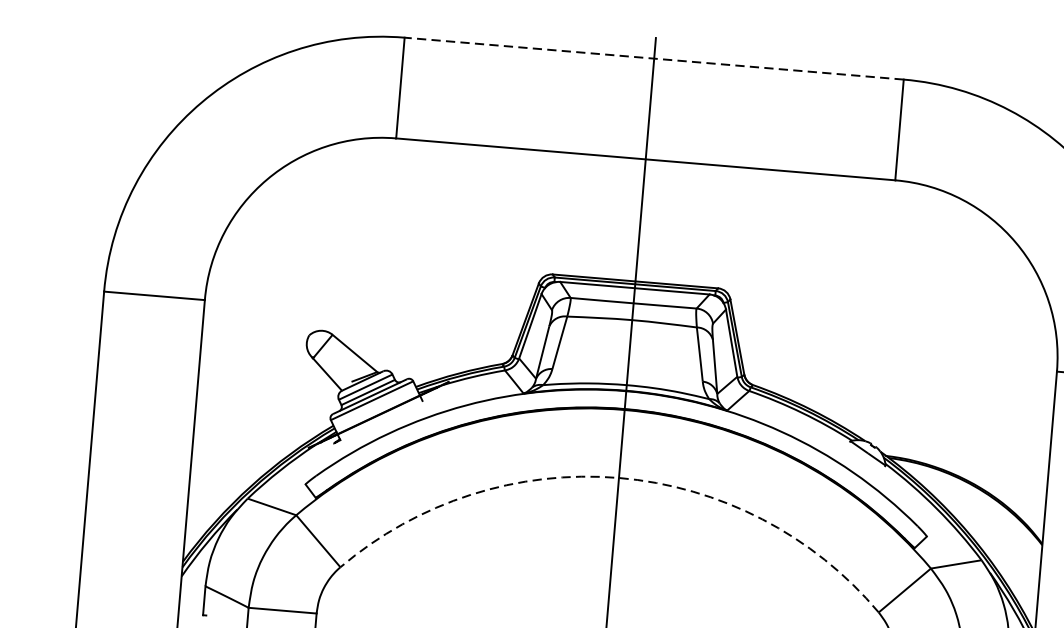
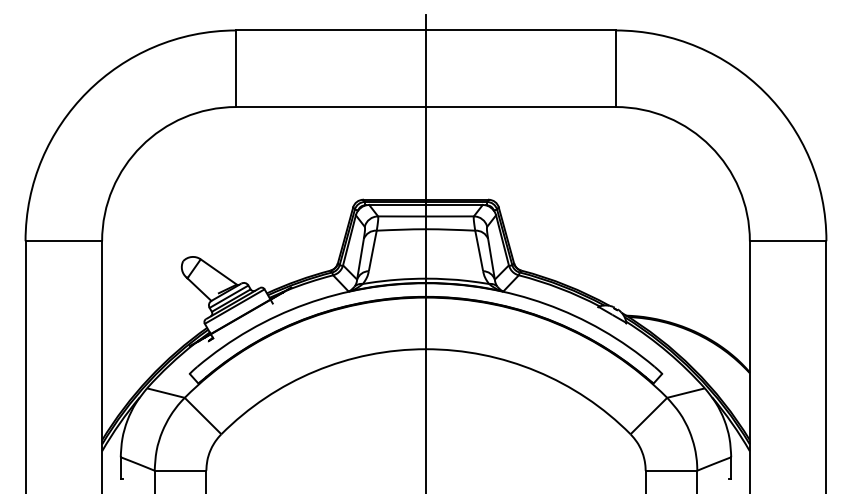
line: (653, 58) -> (425, 30), dashed -> solid
arc: (618, 478) -> (425, 349), dashed -> solid

